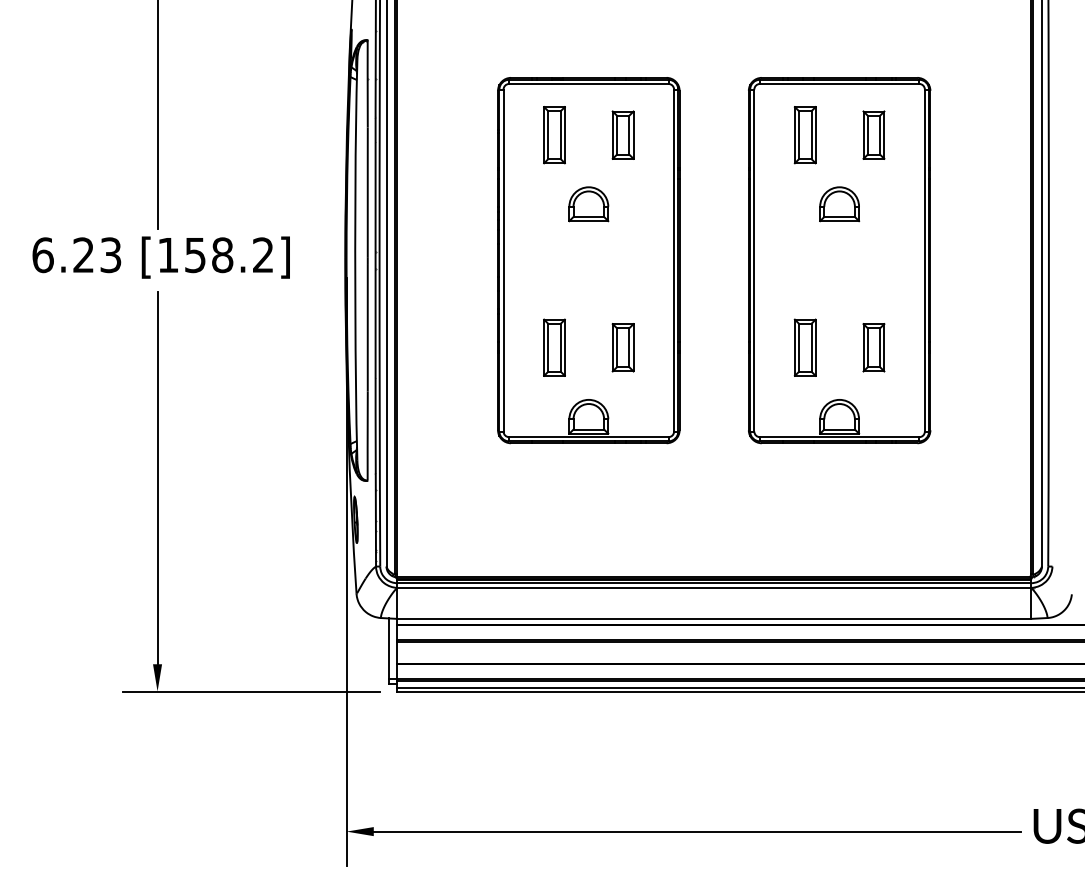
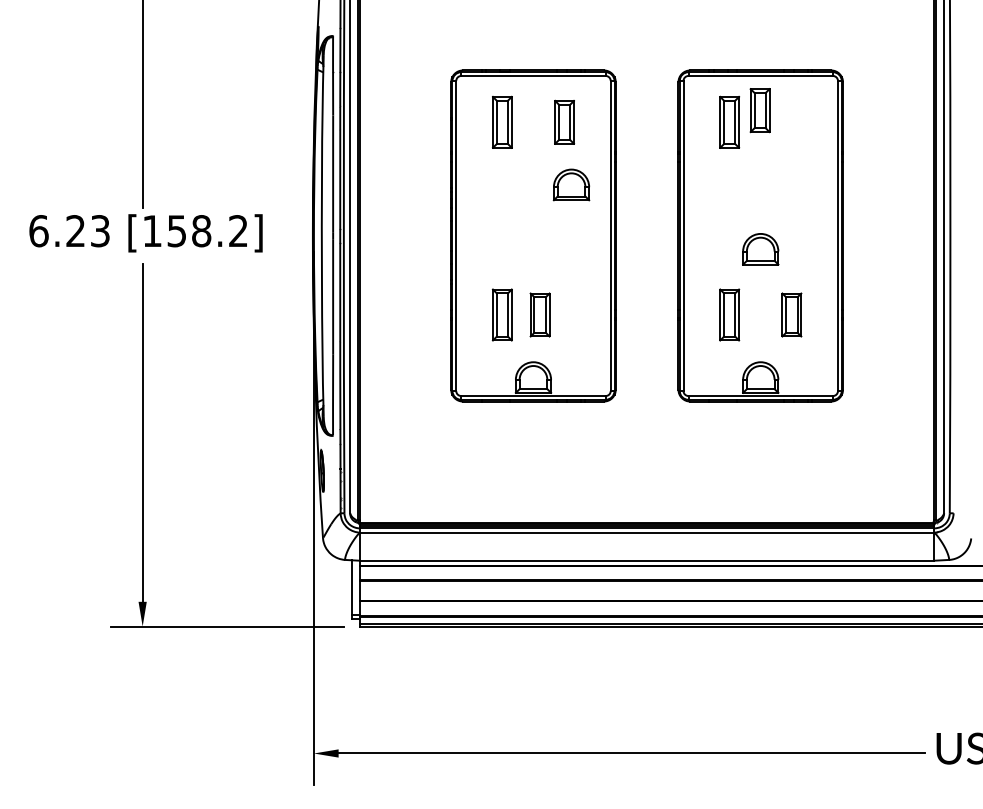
part: (873, 134) -> (759, 109), moved
part: (588, 204) -> (571, 185), moved
part: (839, 204) -> (760, 249), moved
part: (622, 347) -> (539, 314), moved

